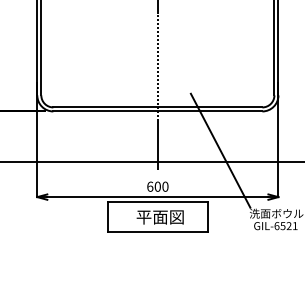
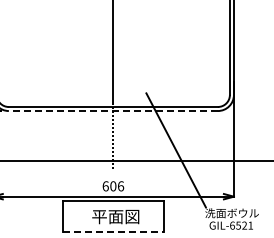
line: (157, 111) -> (113, 111), solid -> dashed
text: (165, 186) -> (121, 186), 600 -> 606
line: (158, 232) -> (114, 232), solid -> dashed

